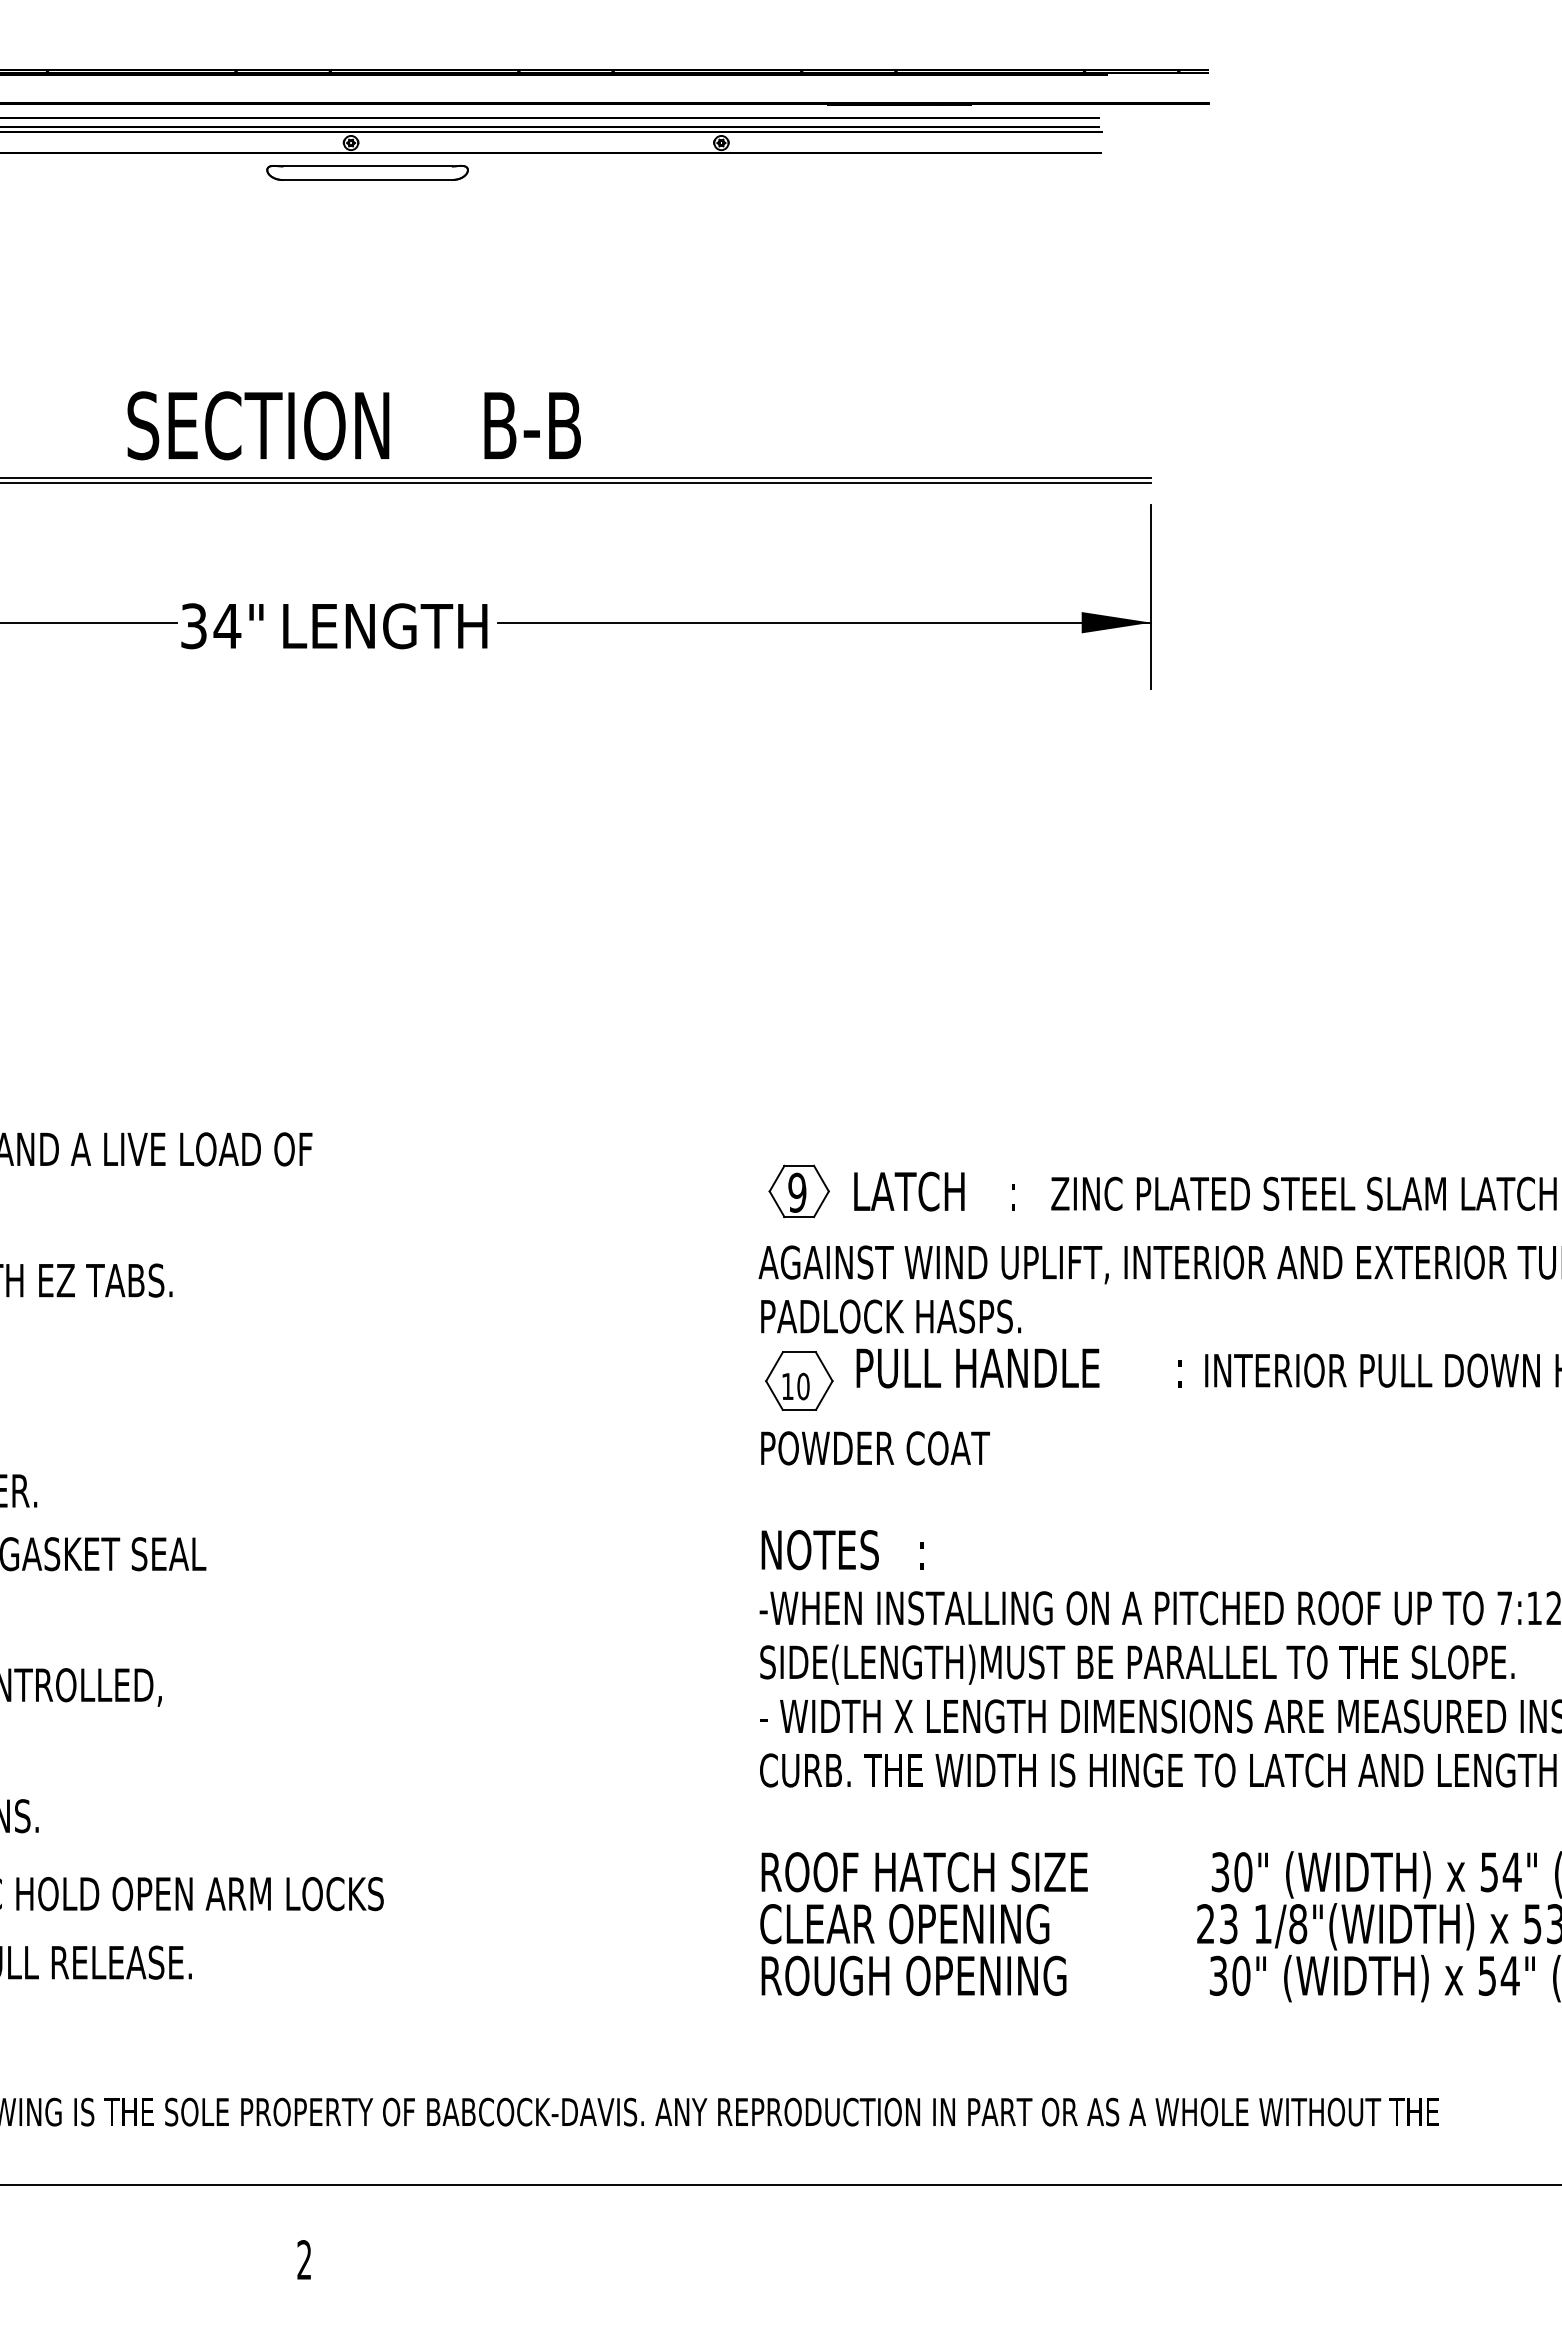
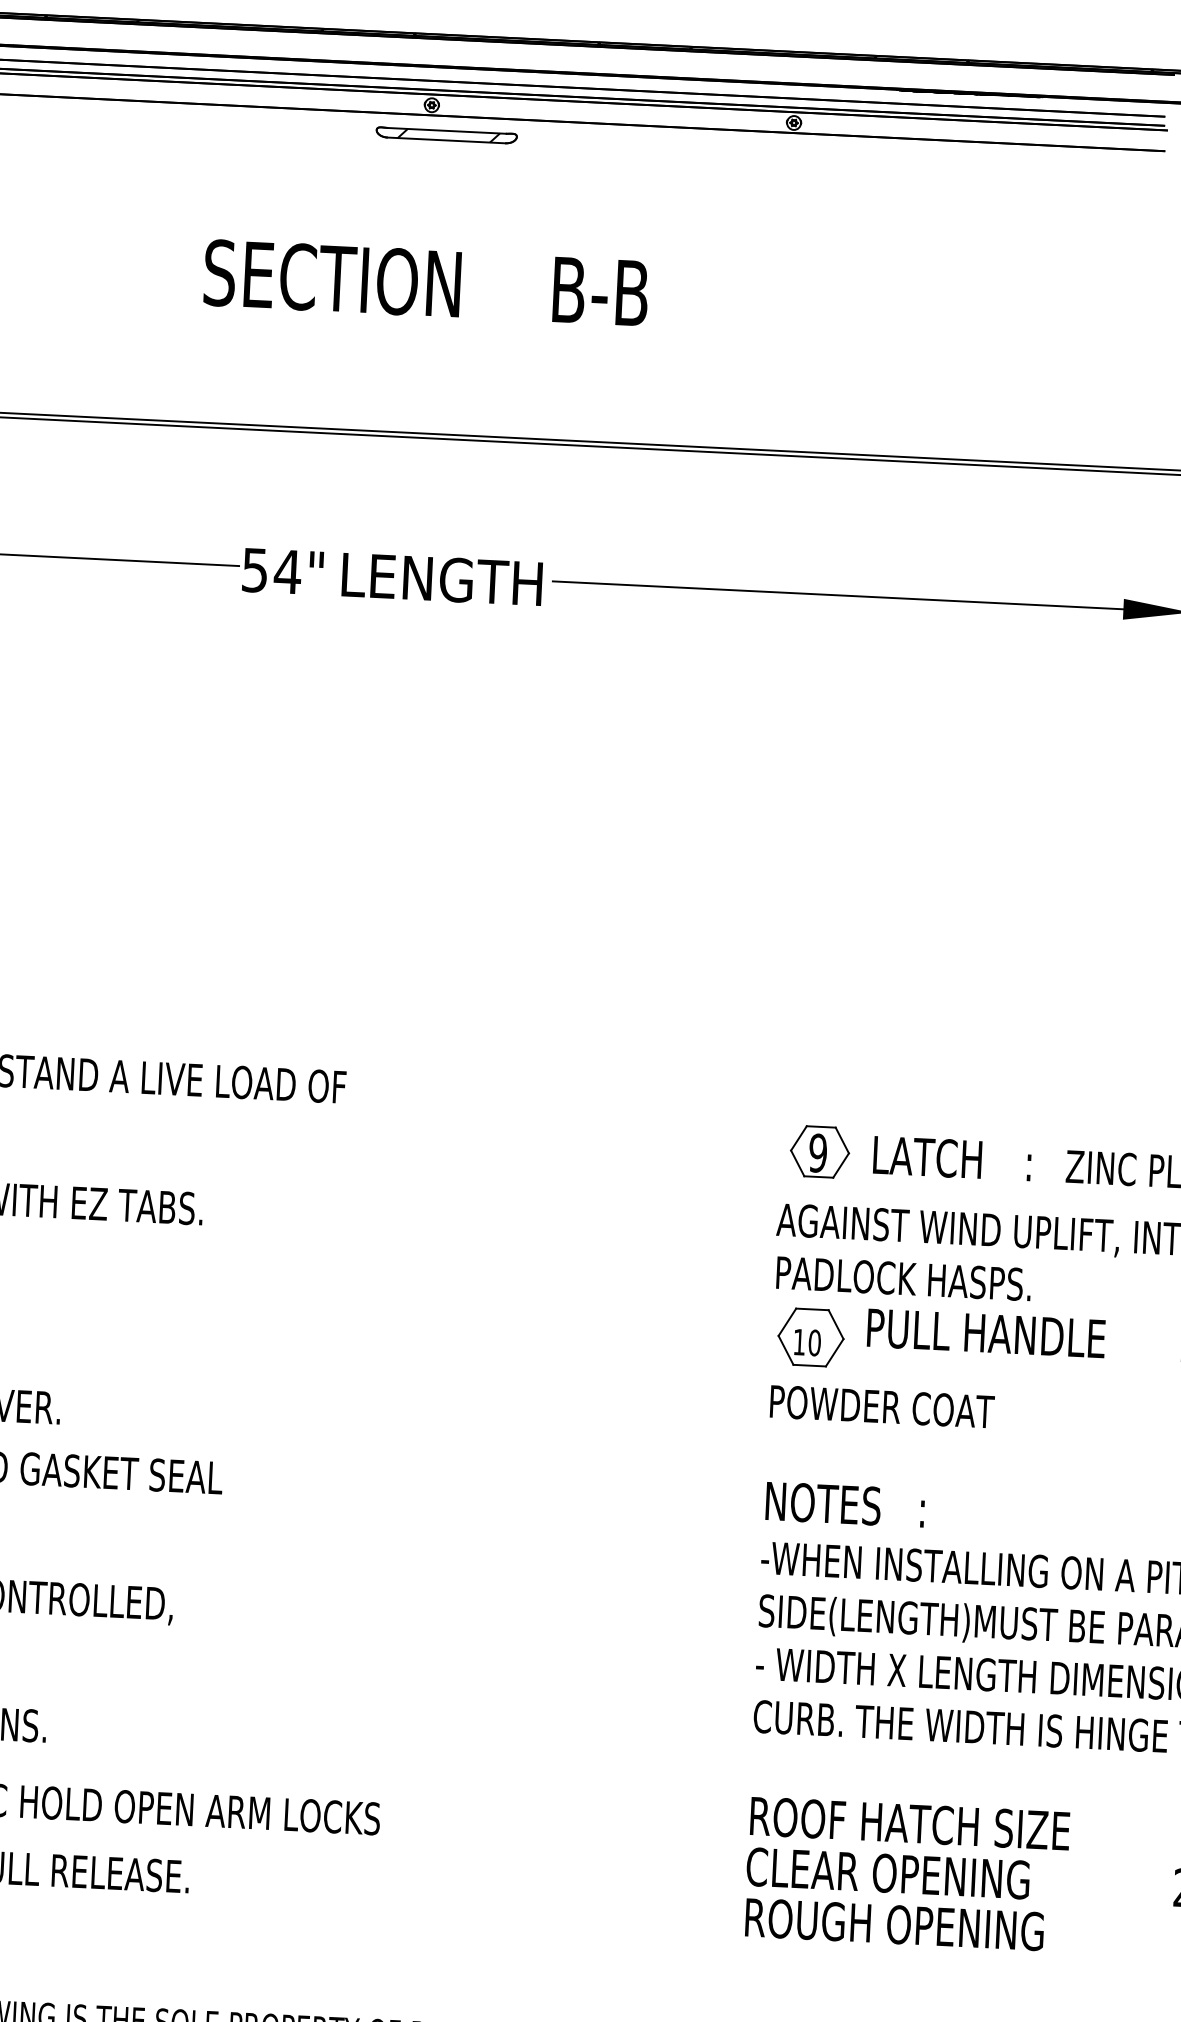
part: (367, 173) -> (446, 135), size x0.71
text: (353, 425) -> (425, 282), moved
text: (193, 625) -> (254, 569), 34" -> 54"

